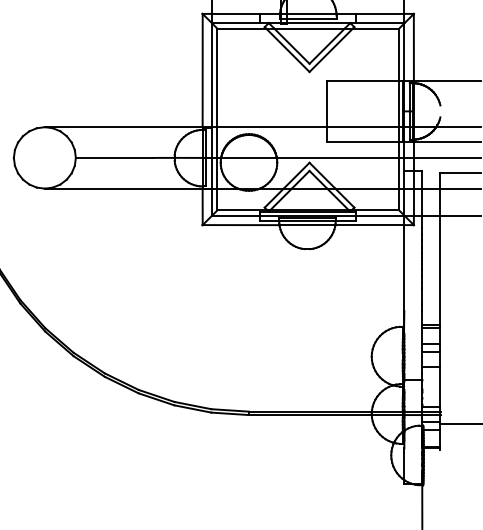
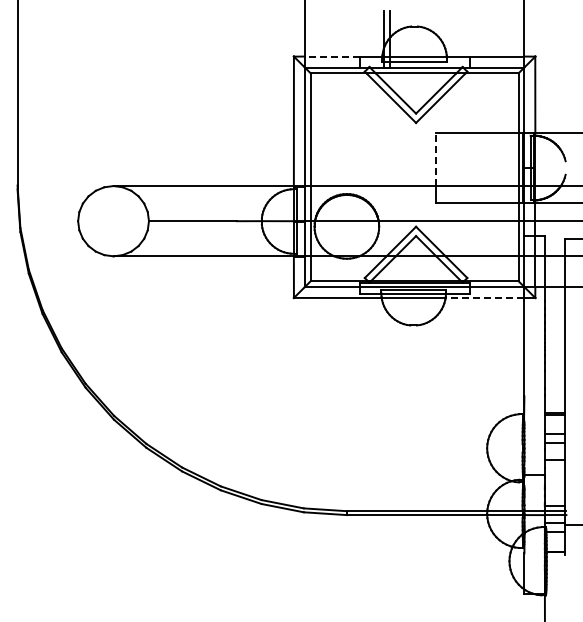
line: (235, 13) -> (331, 56), solid -> dashed
line: (327, 103) -> (436, 159), solid -> dashed
line: (369, 225) -> (484, 298), solid -> dashed

